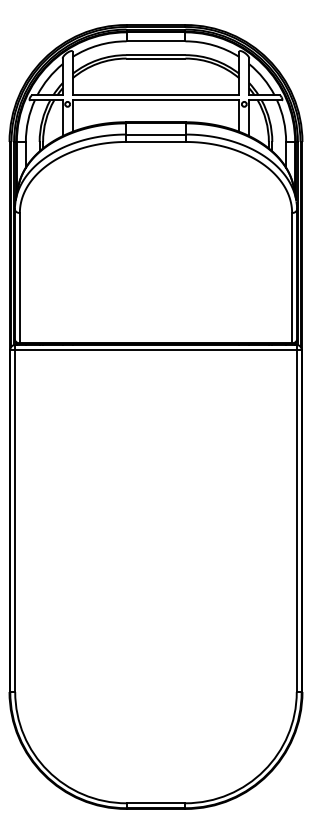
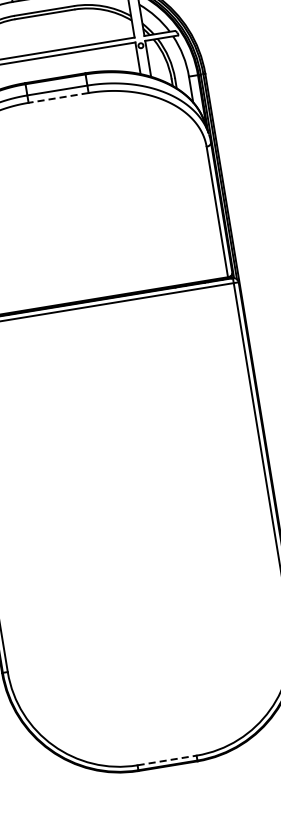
line: (156, 141) -> (59, 97), solid -> dashed
line: (156, 803) -> (167, 760), solid -> dashed

